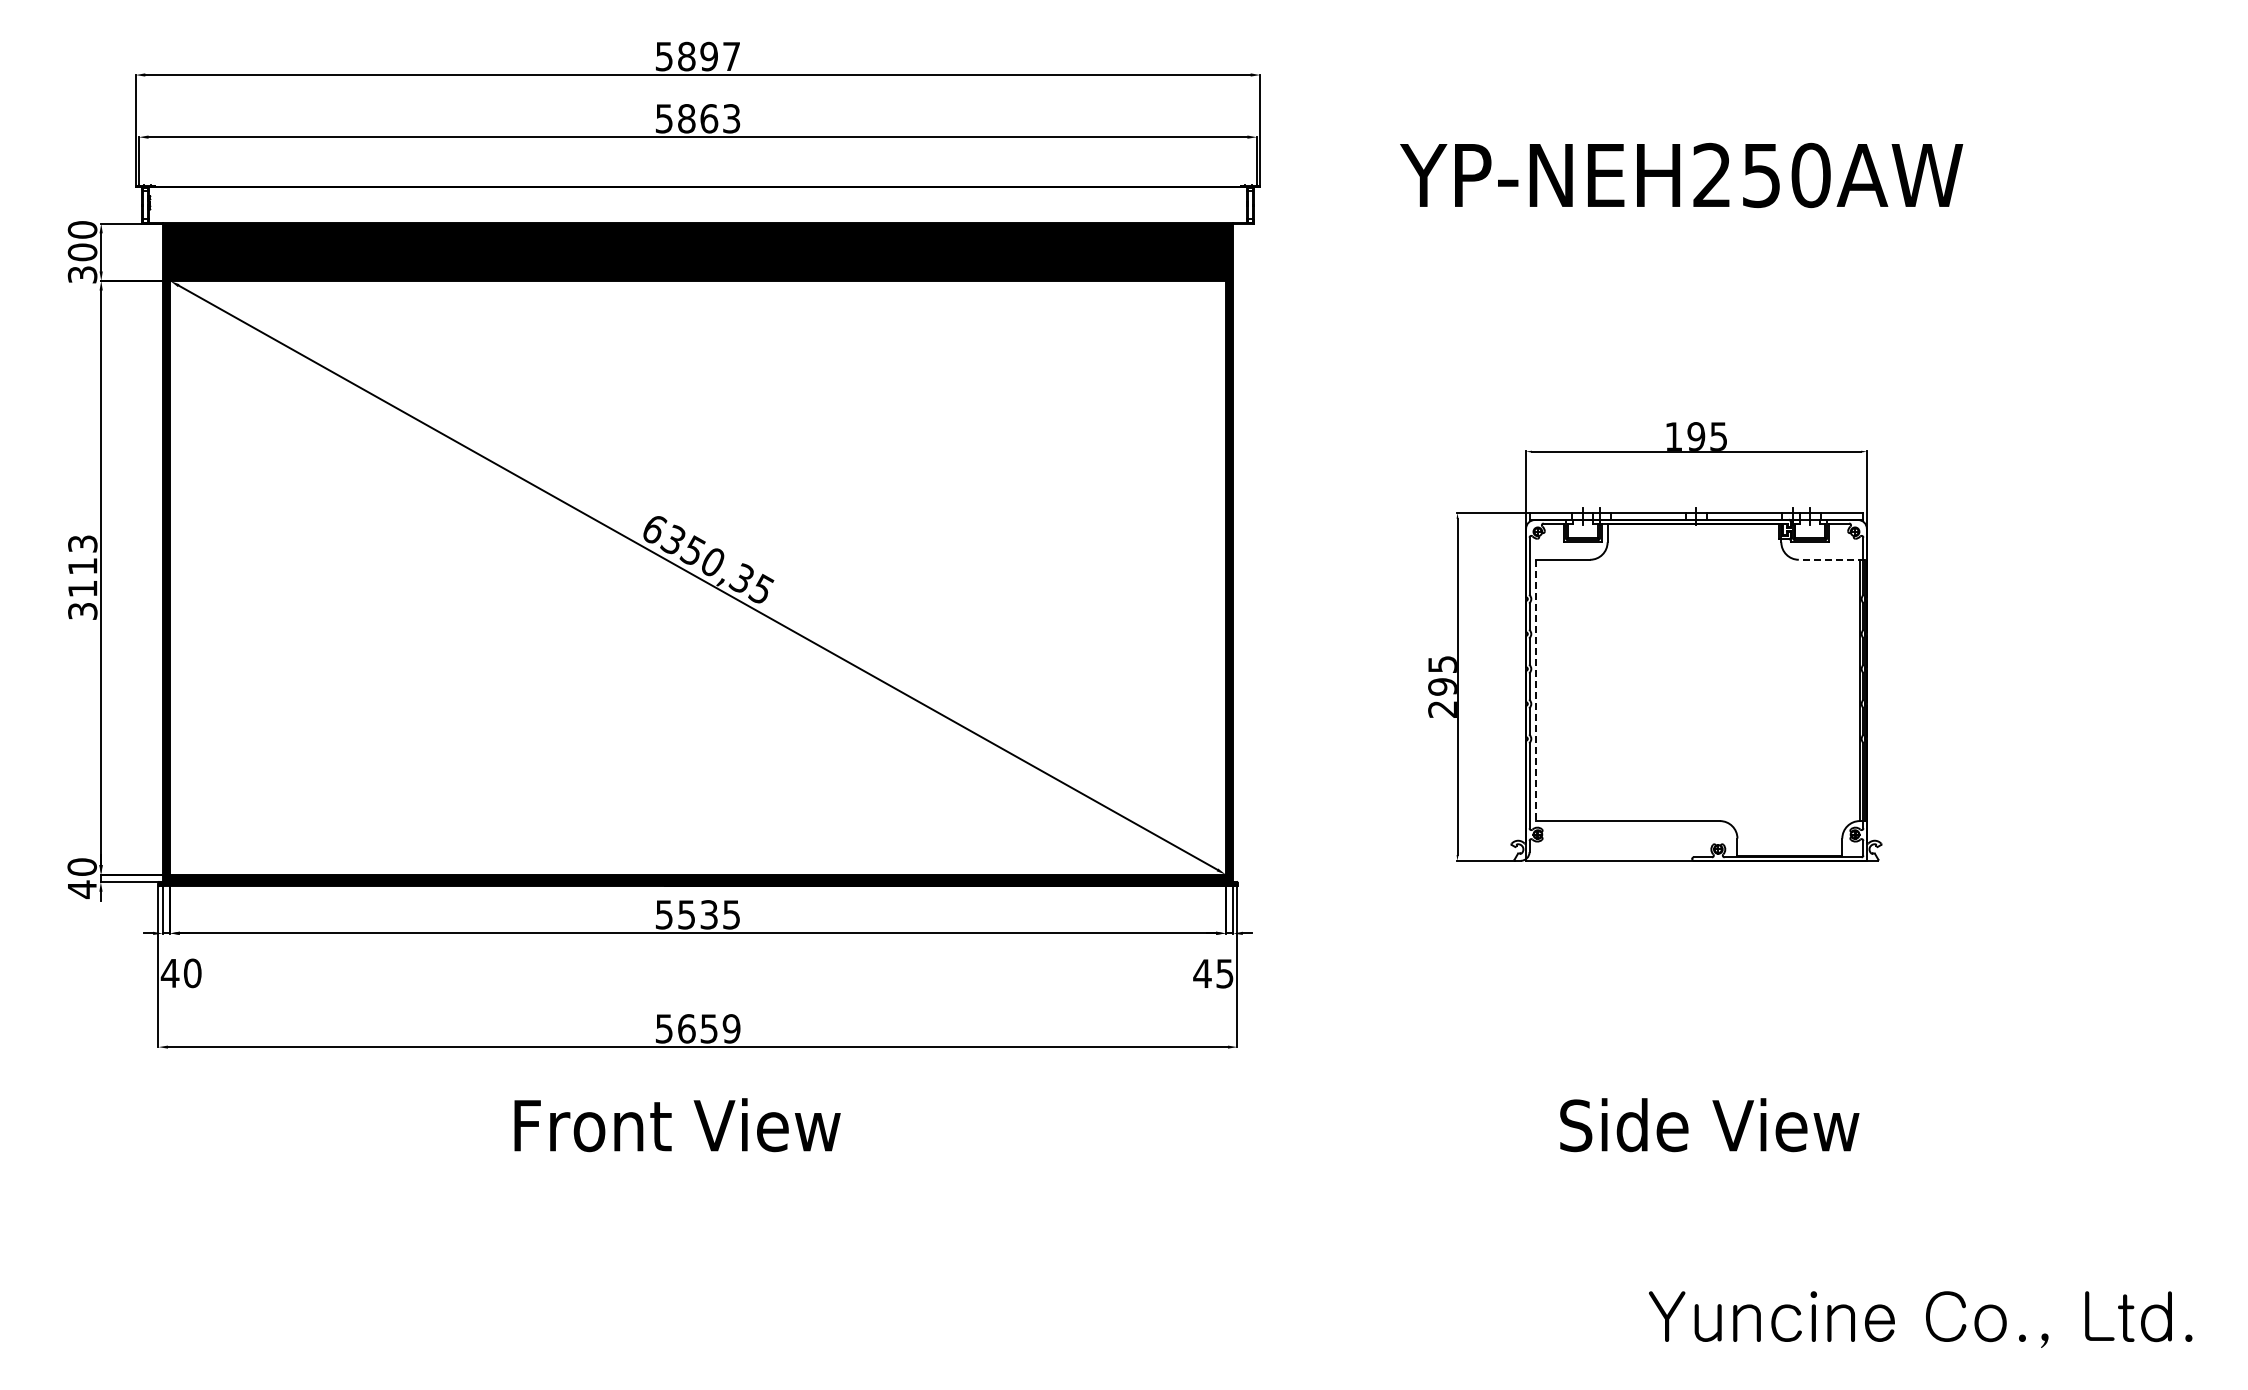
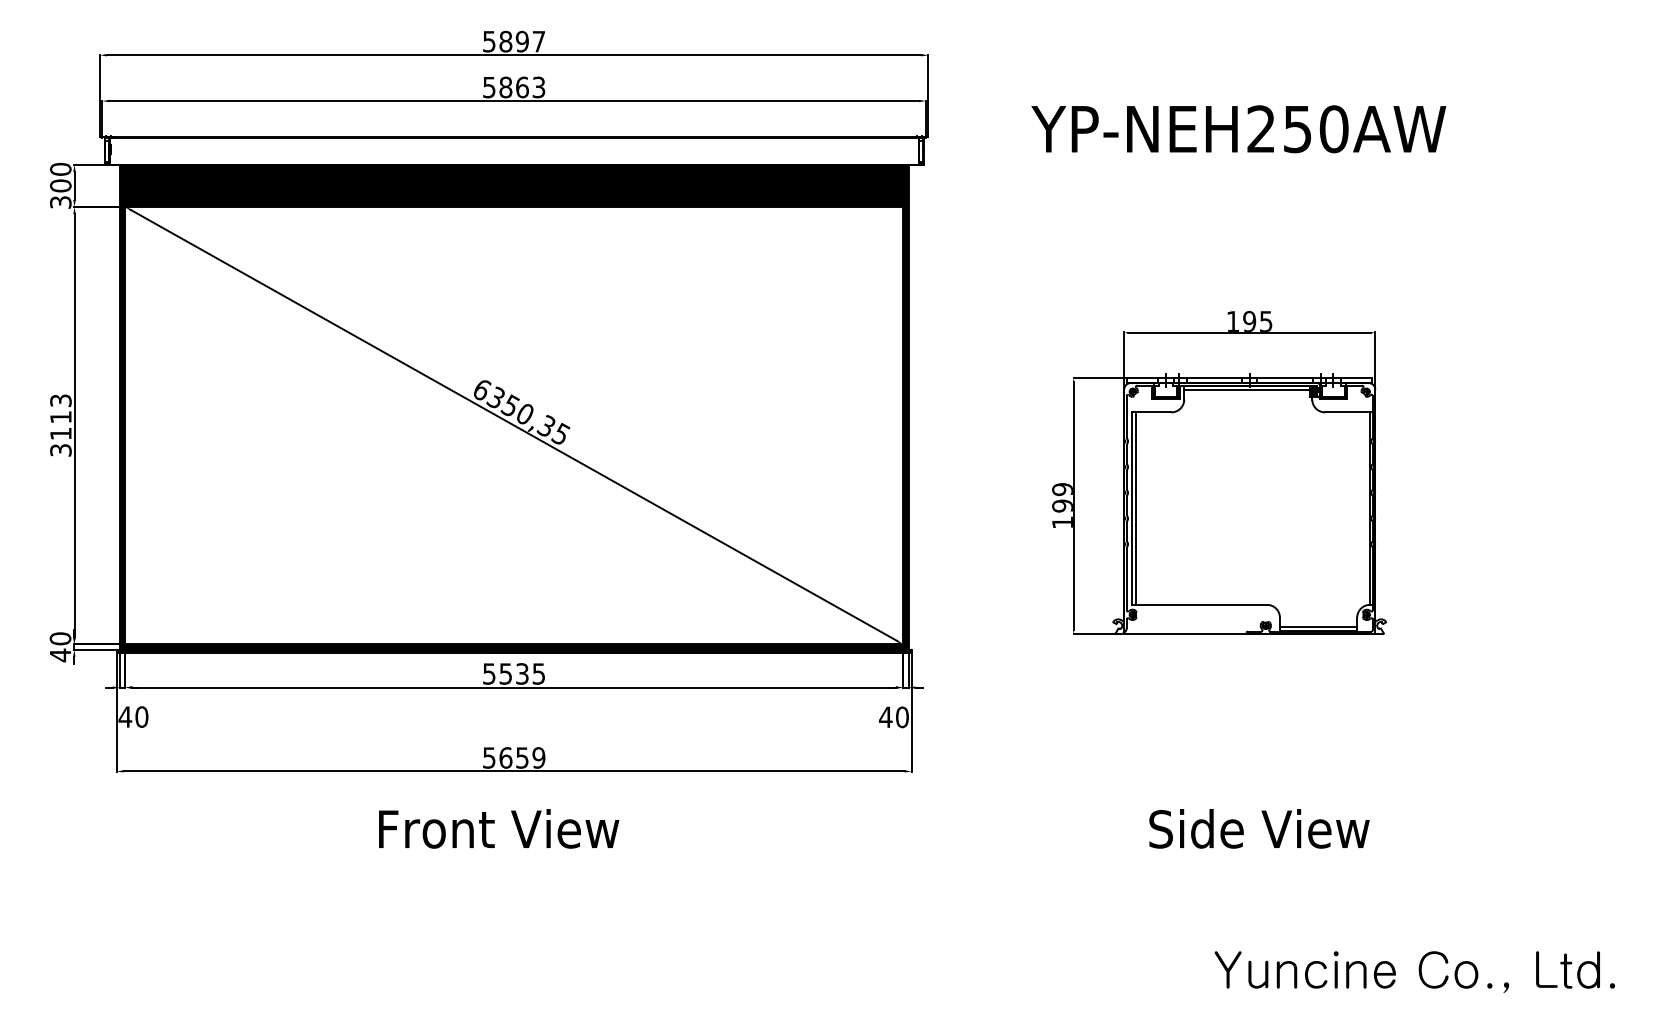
line: (1694, 529) -> (1248, 390), added
line: (1831, 559) -> (1349, 412), dashed -> solid
text: (1442, 686) -> (1062, 505), 295 -> 199
line: (1536, 690) -> (1131, 508), dashed -> solid
line: (1541, 690) -> (1135, 508), added
line: (1789, 850) -> (1318, 626), added
text: (1224, 973) -> (902, 717), 45 -> 40

